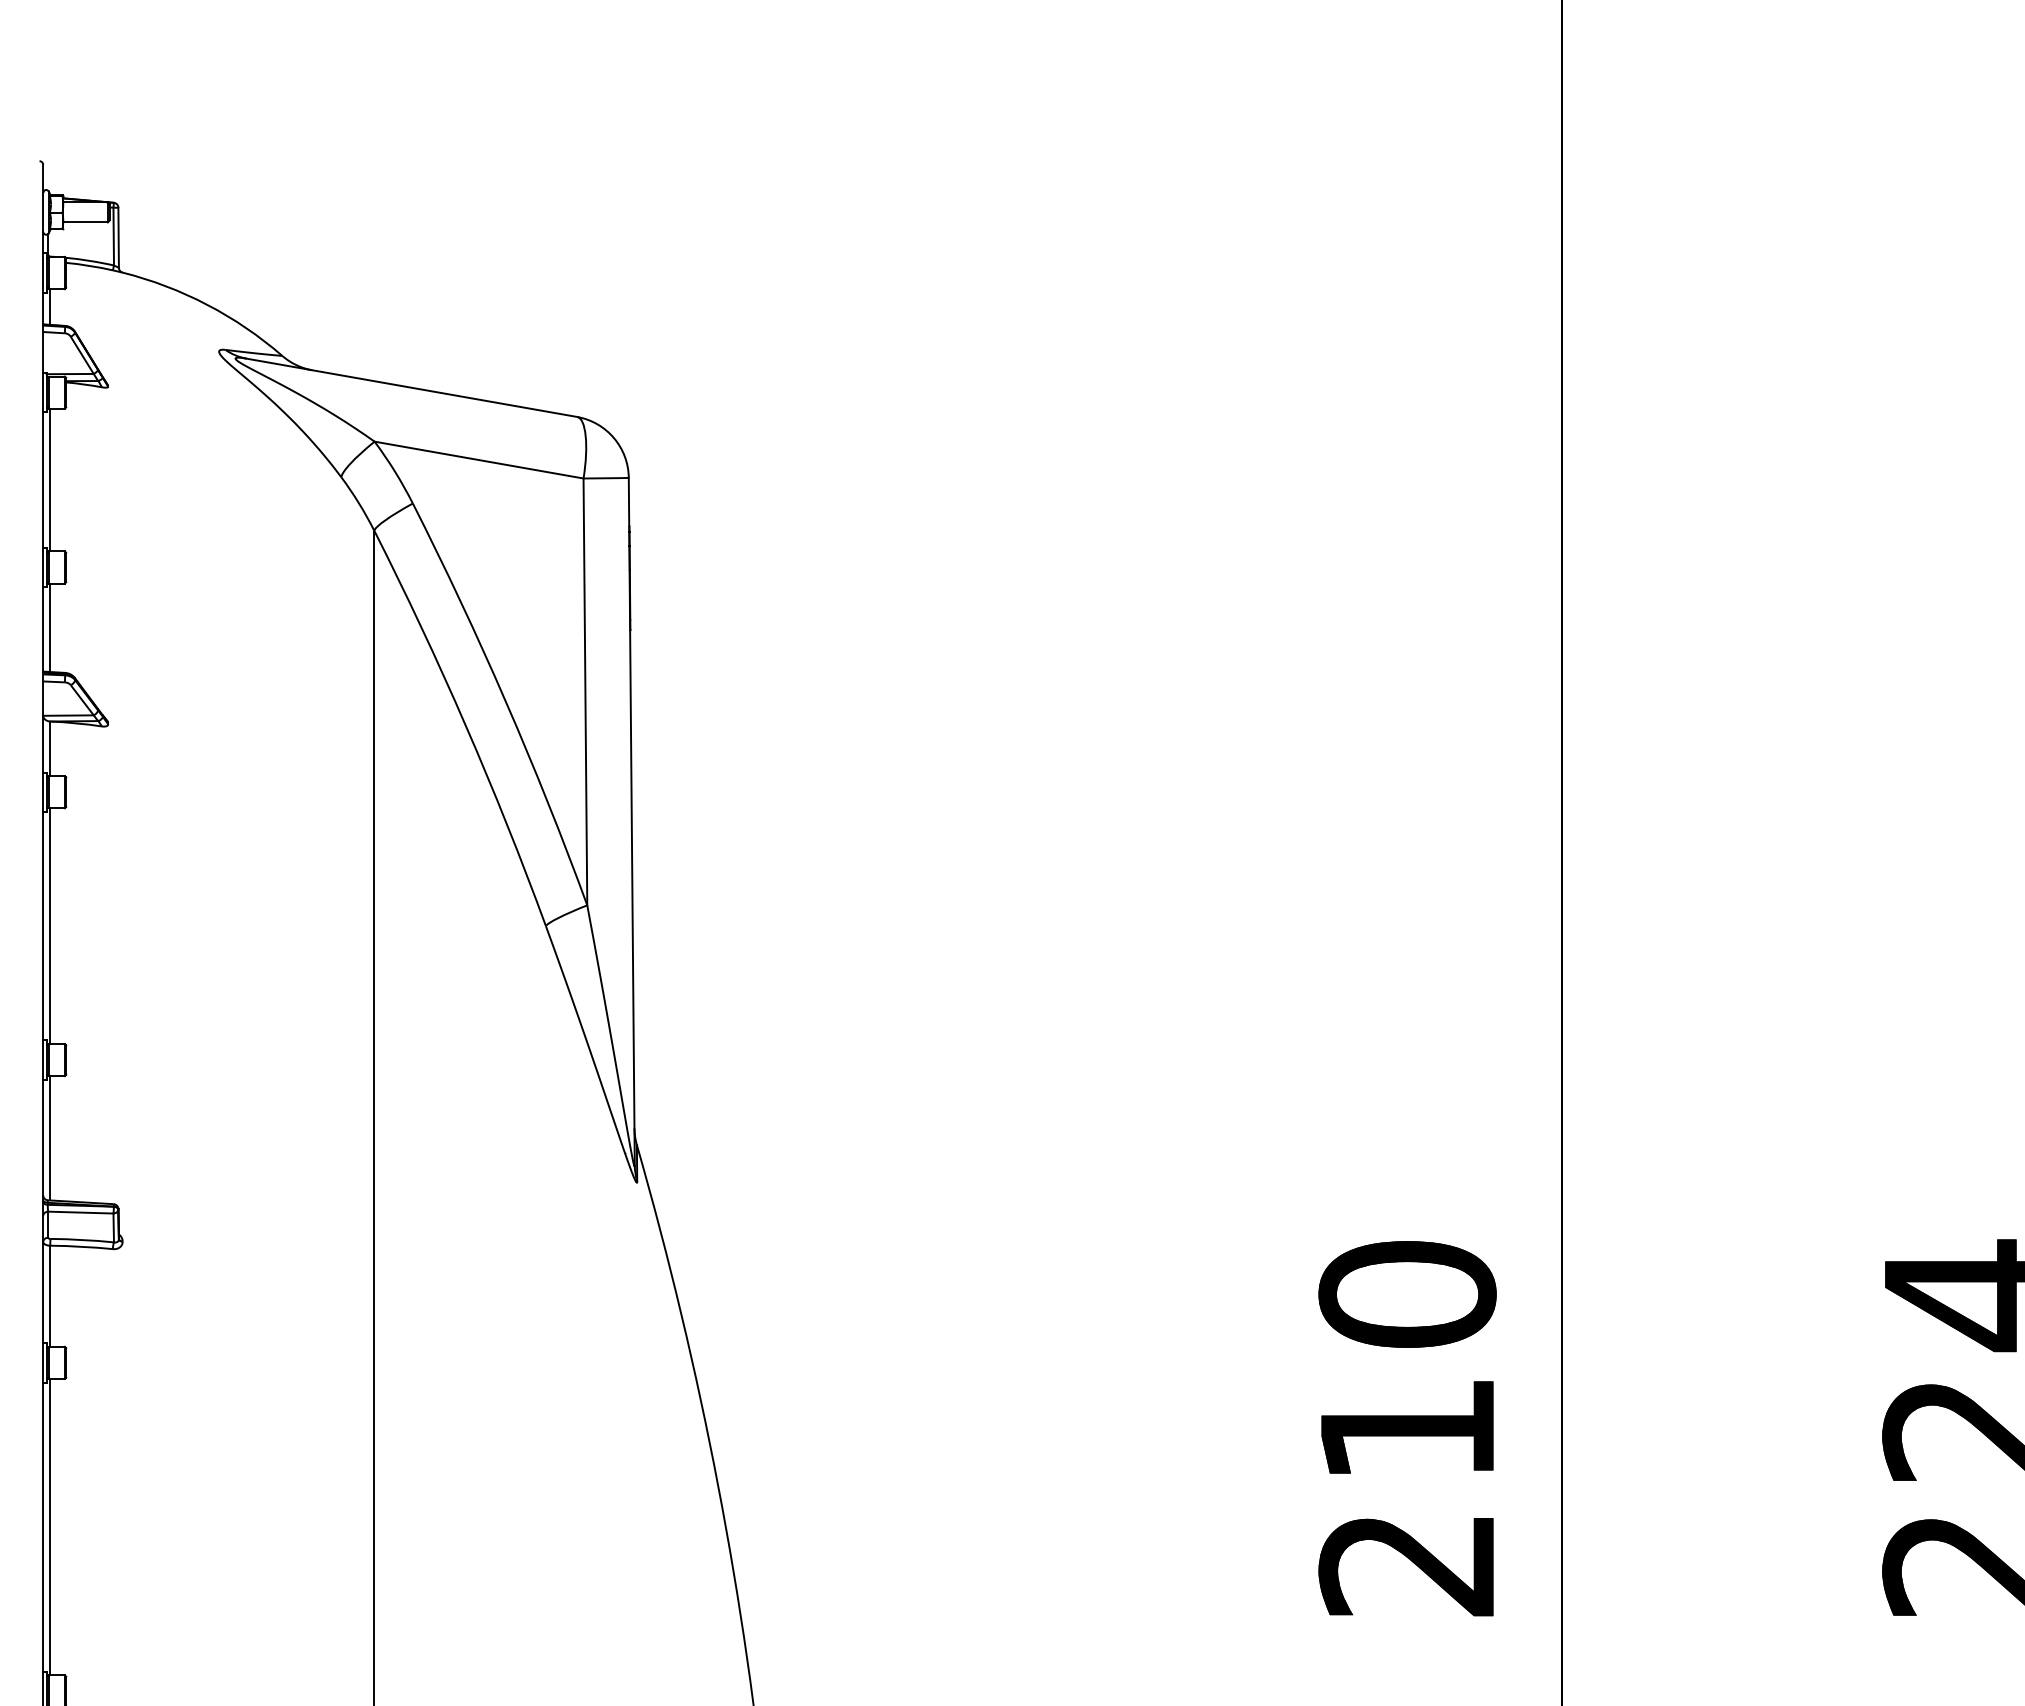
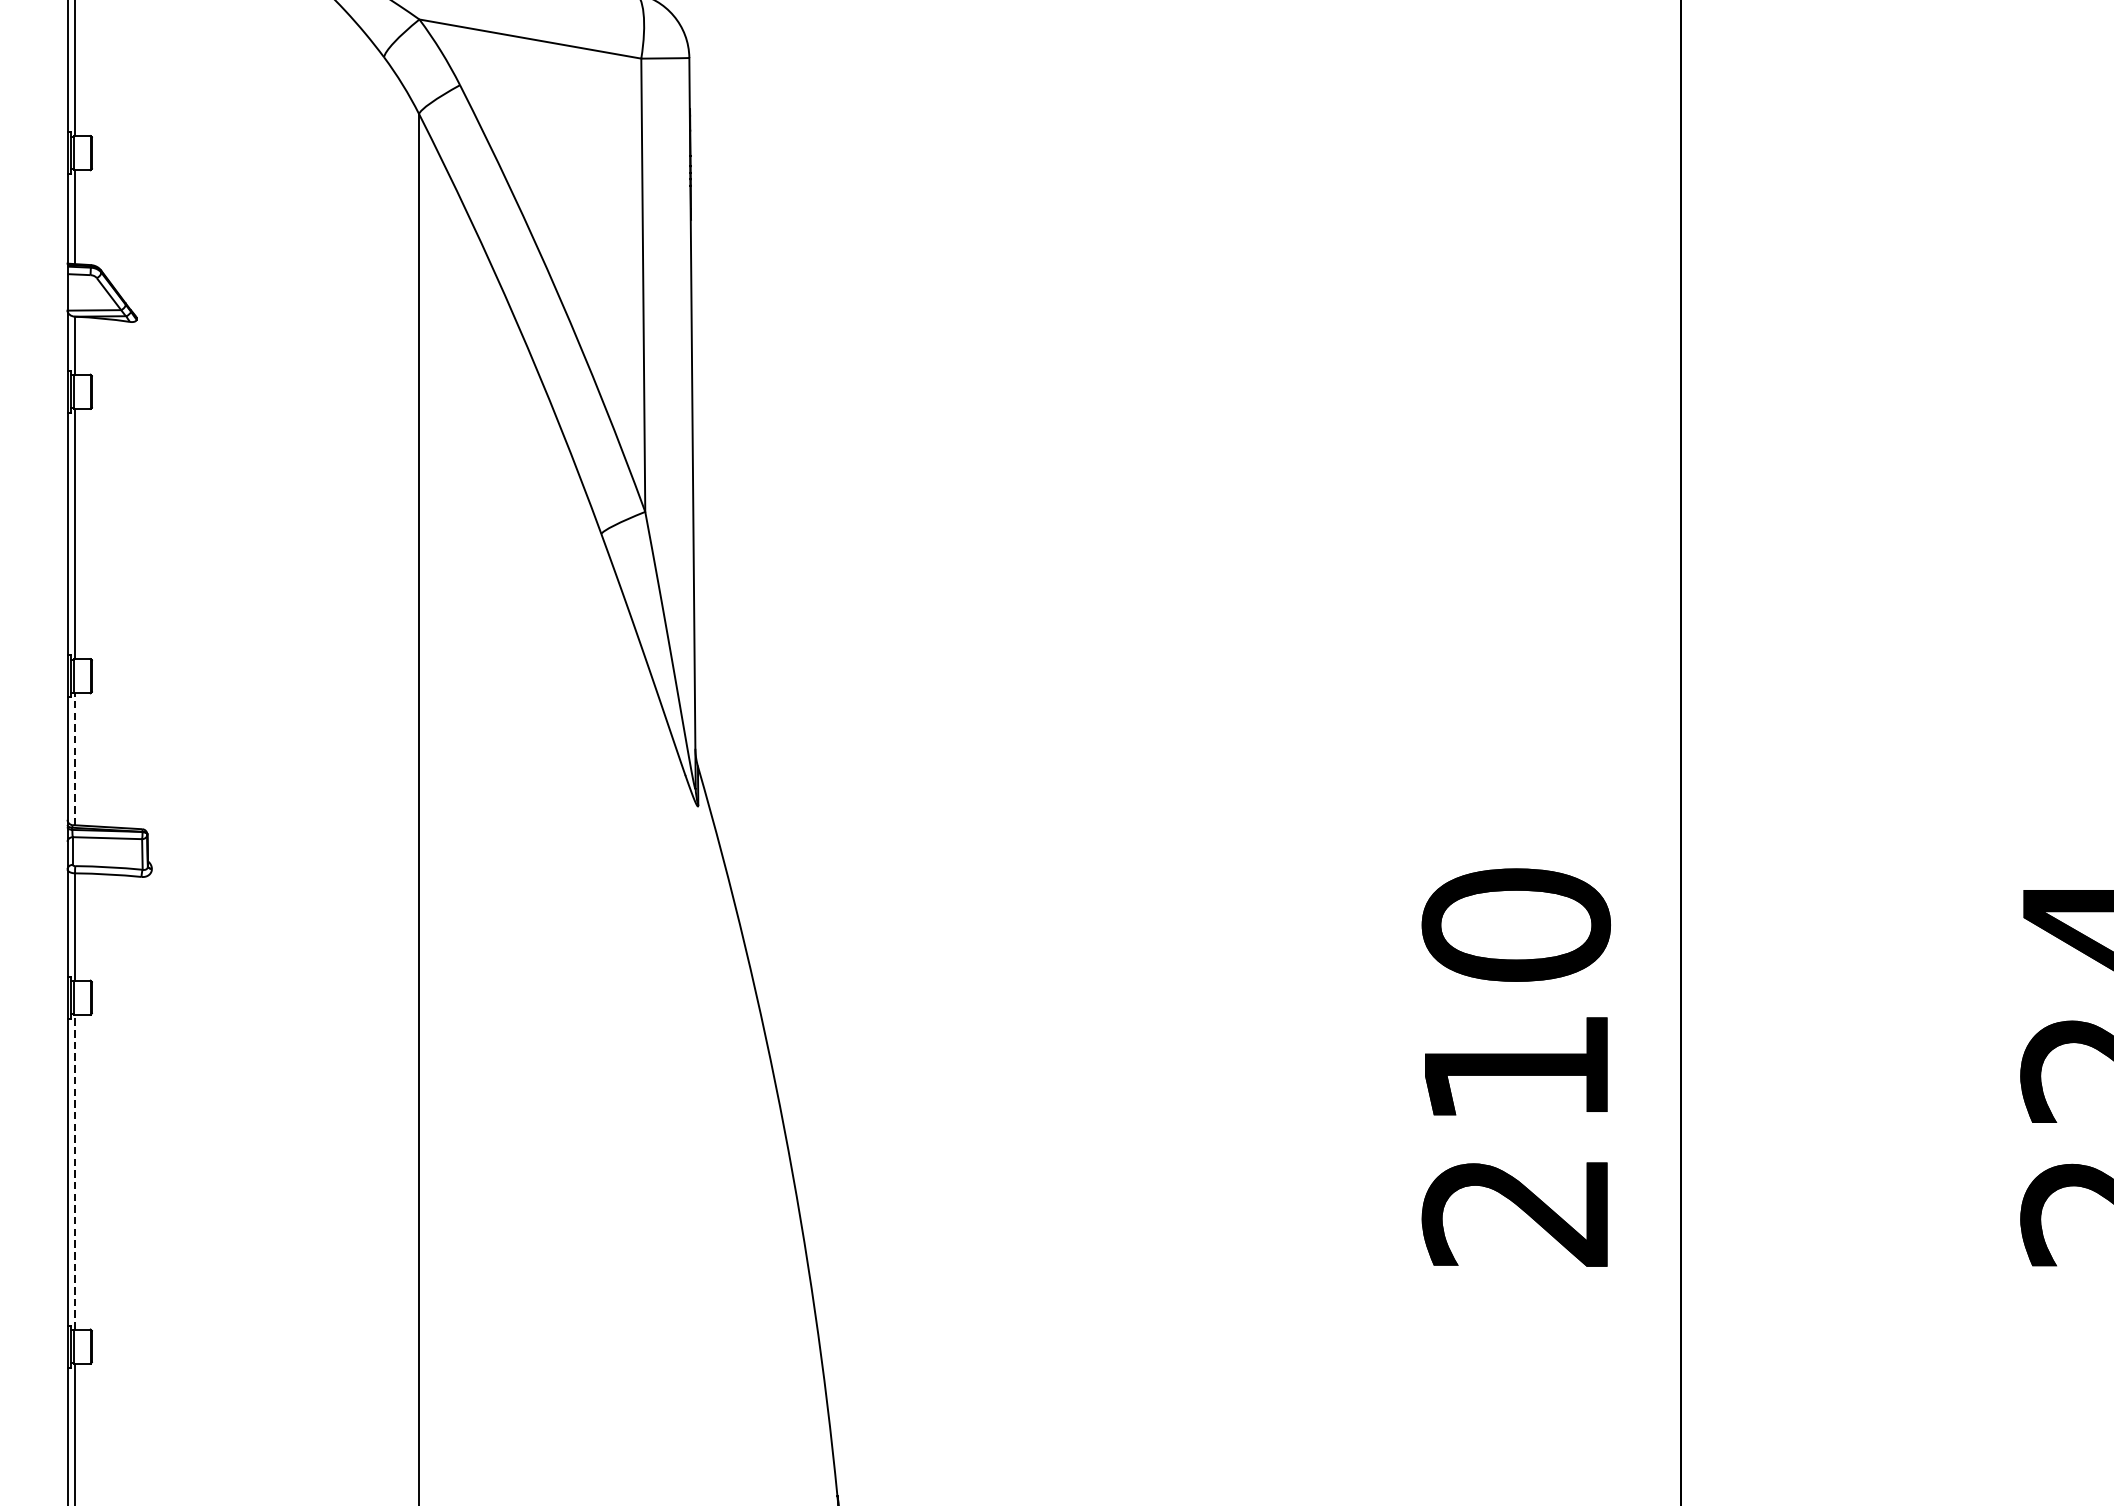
line: (50, 1137) -> (75, 758), solid -> dashed
line: (50, 1526) -> (75, 1171), solid -> dashed

